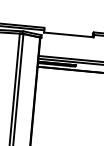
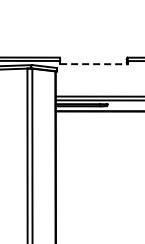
line: (68, 35) -> (93, 64), solid -> dashed

